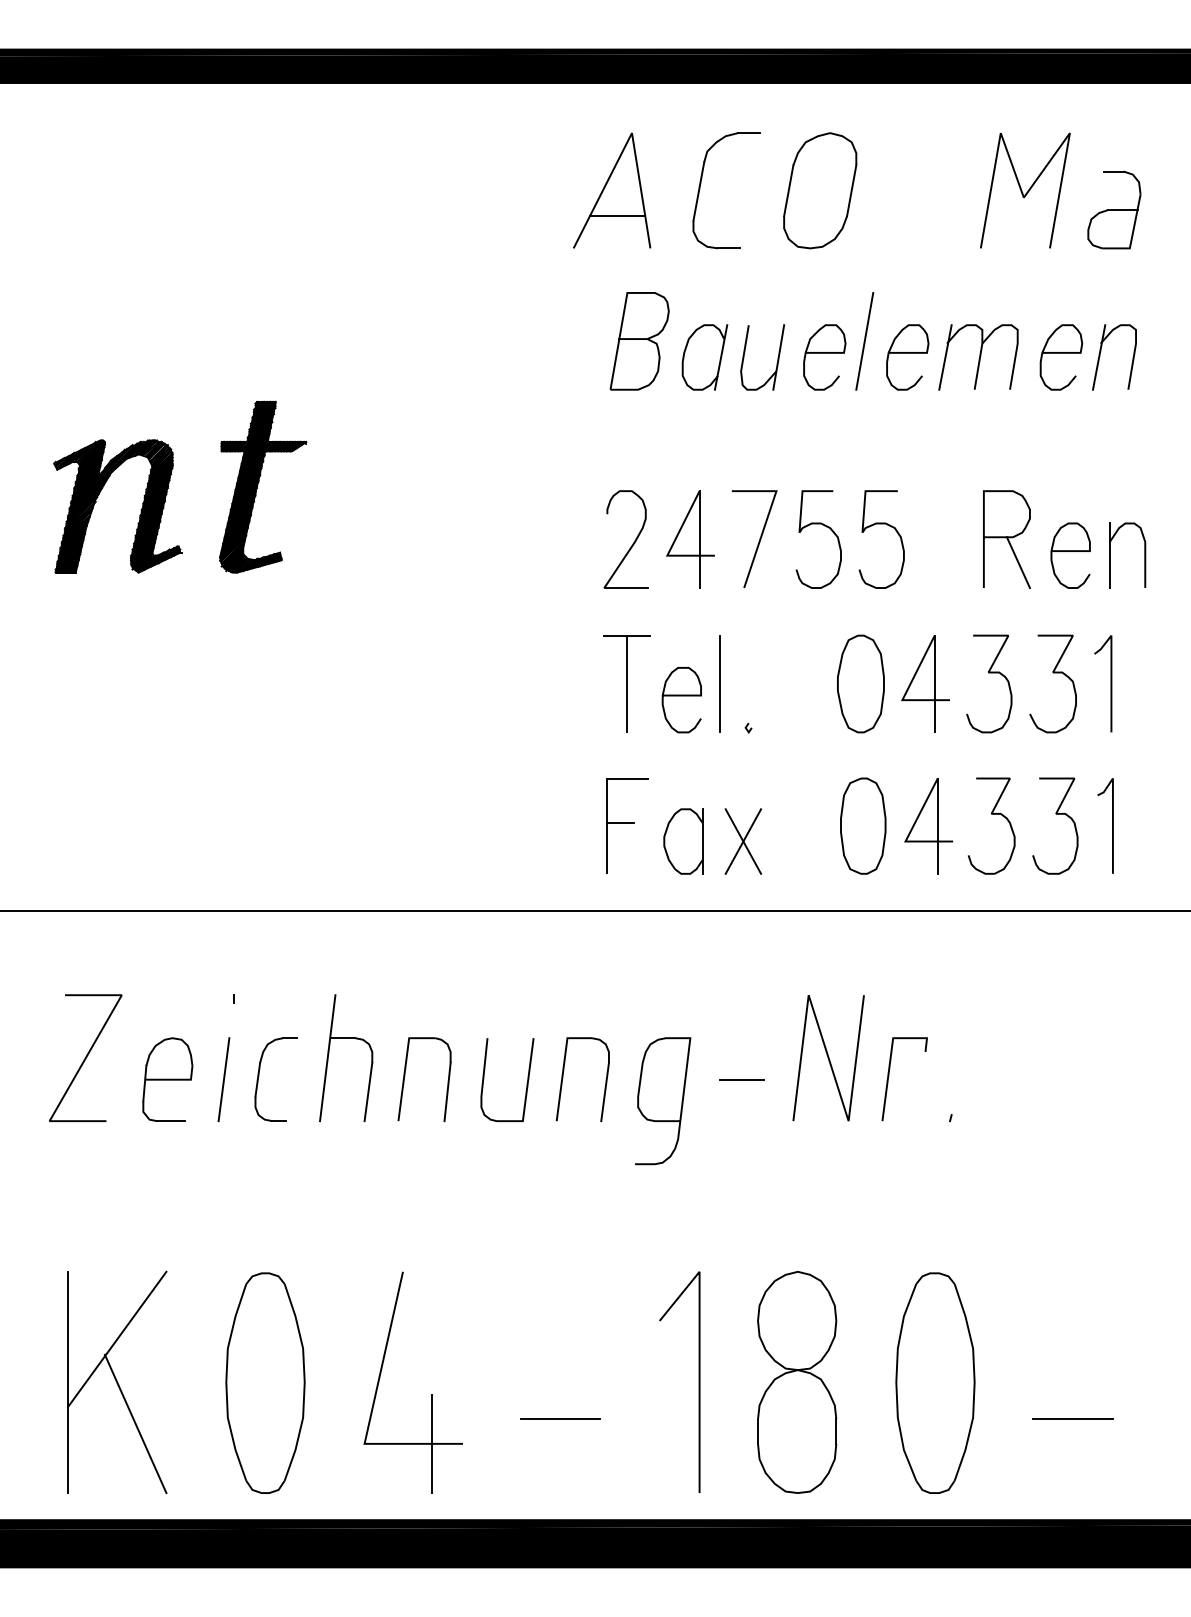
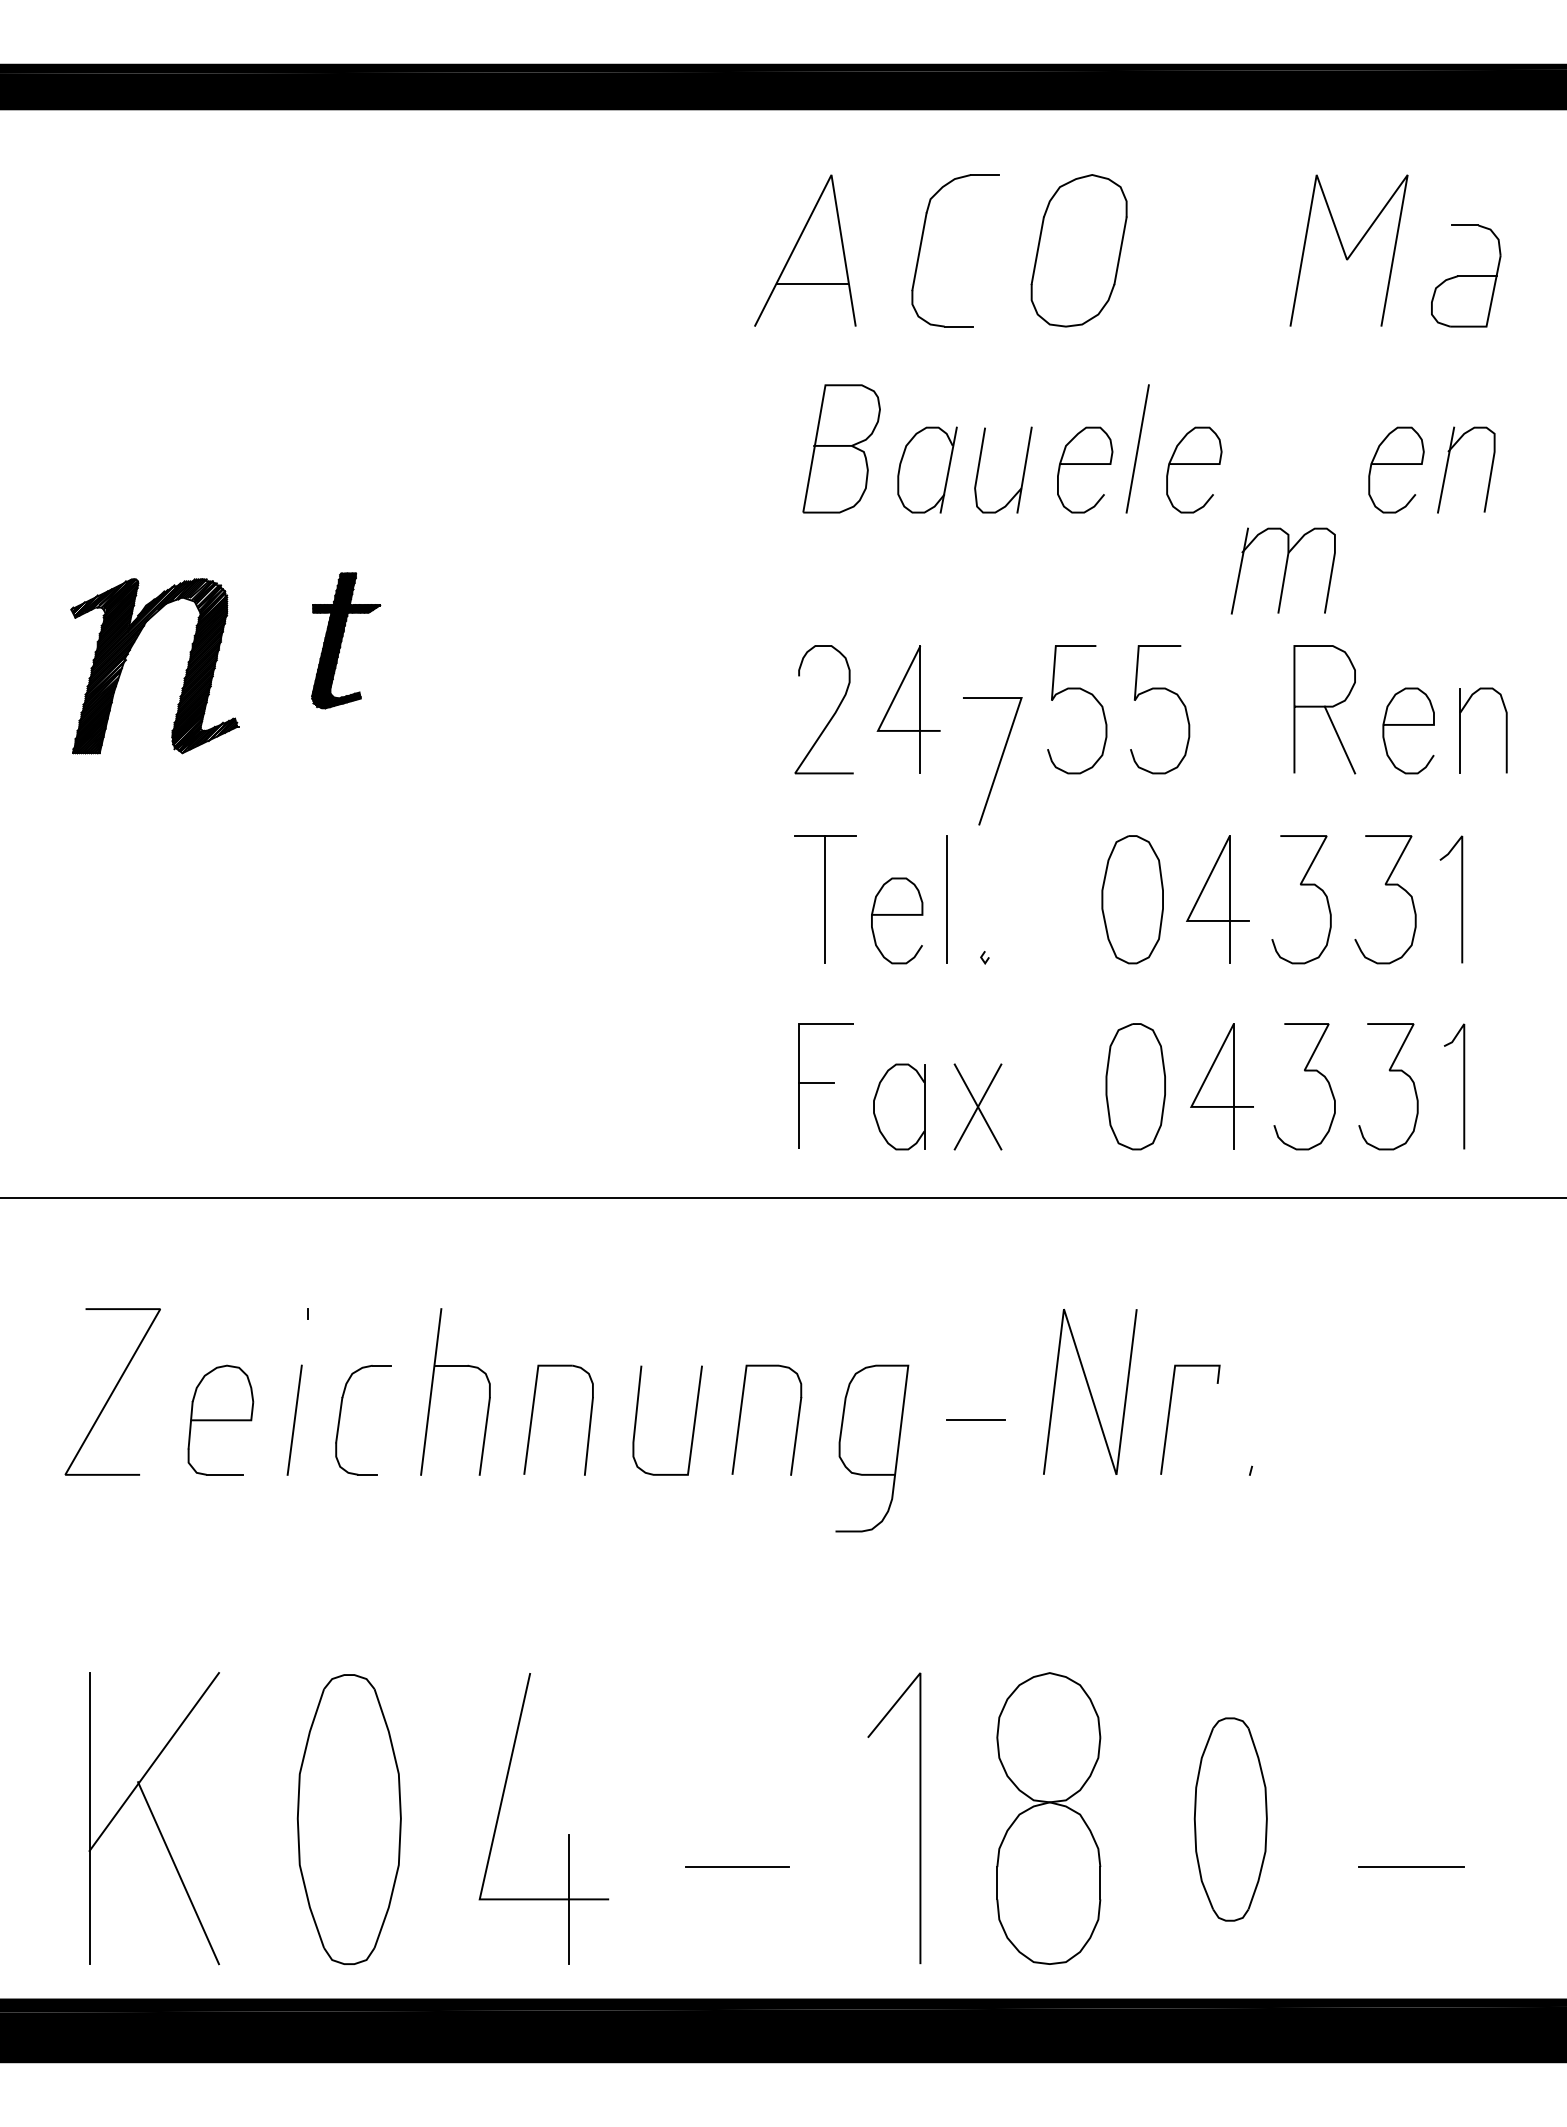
part: (977, 357) -> (1282, 570), moved
part: (262, 486) -> (345, 640), size x0.6
line: (758, 540) -> (998, 763), moved
part: (935, 1383) -> (1230, 1819), size x0.7

